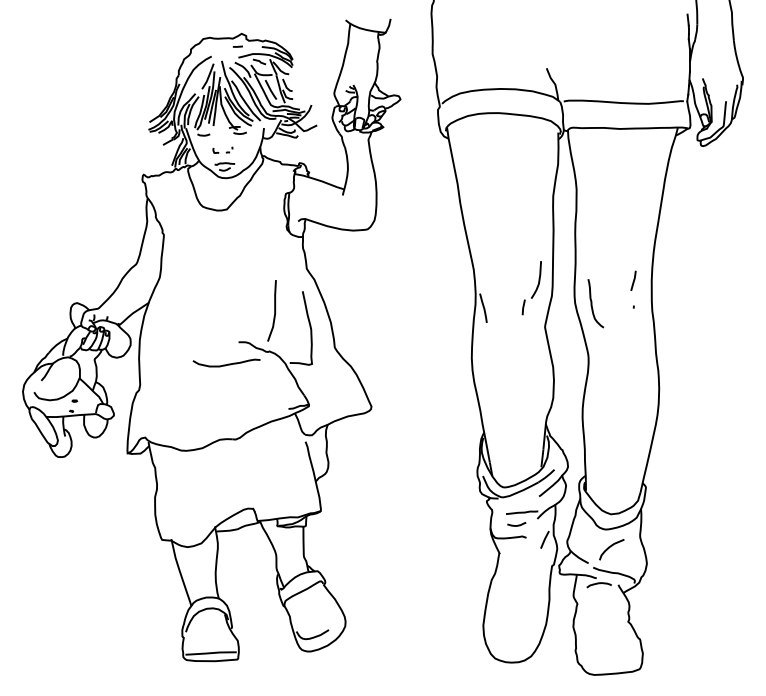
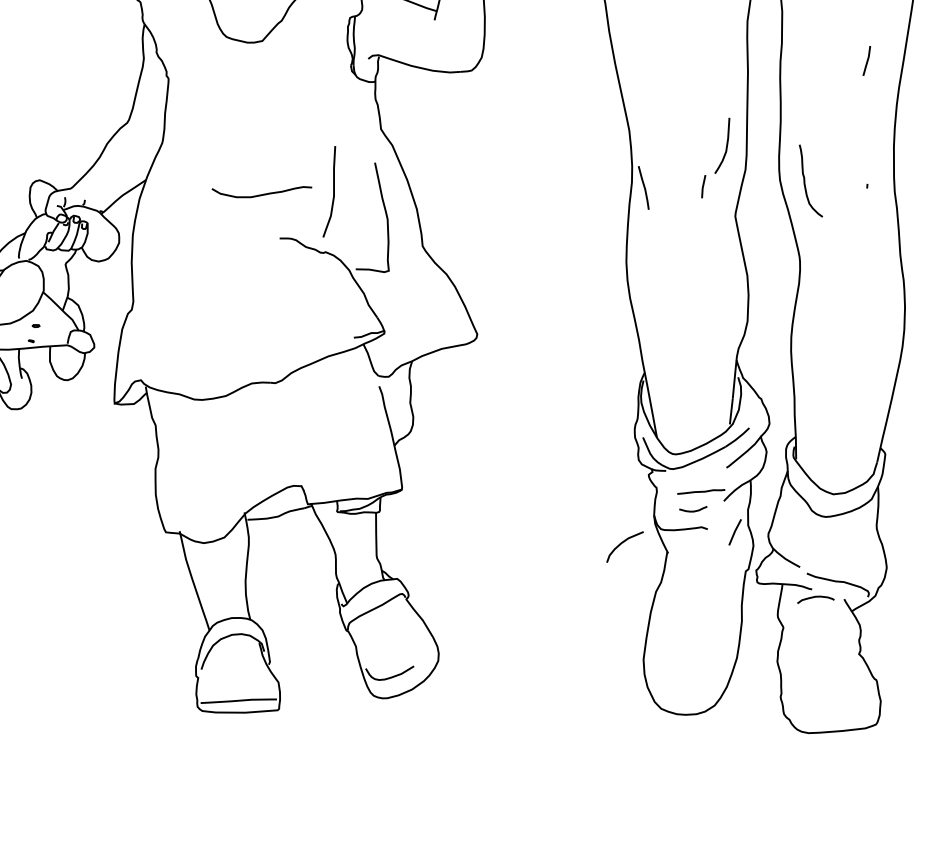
line: (633, 280) -> (866, 60), moved
curve: (226, 364) -> (261, 194), moved
curve: (610, 547) -> (622, 543), moved

